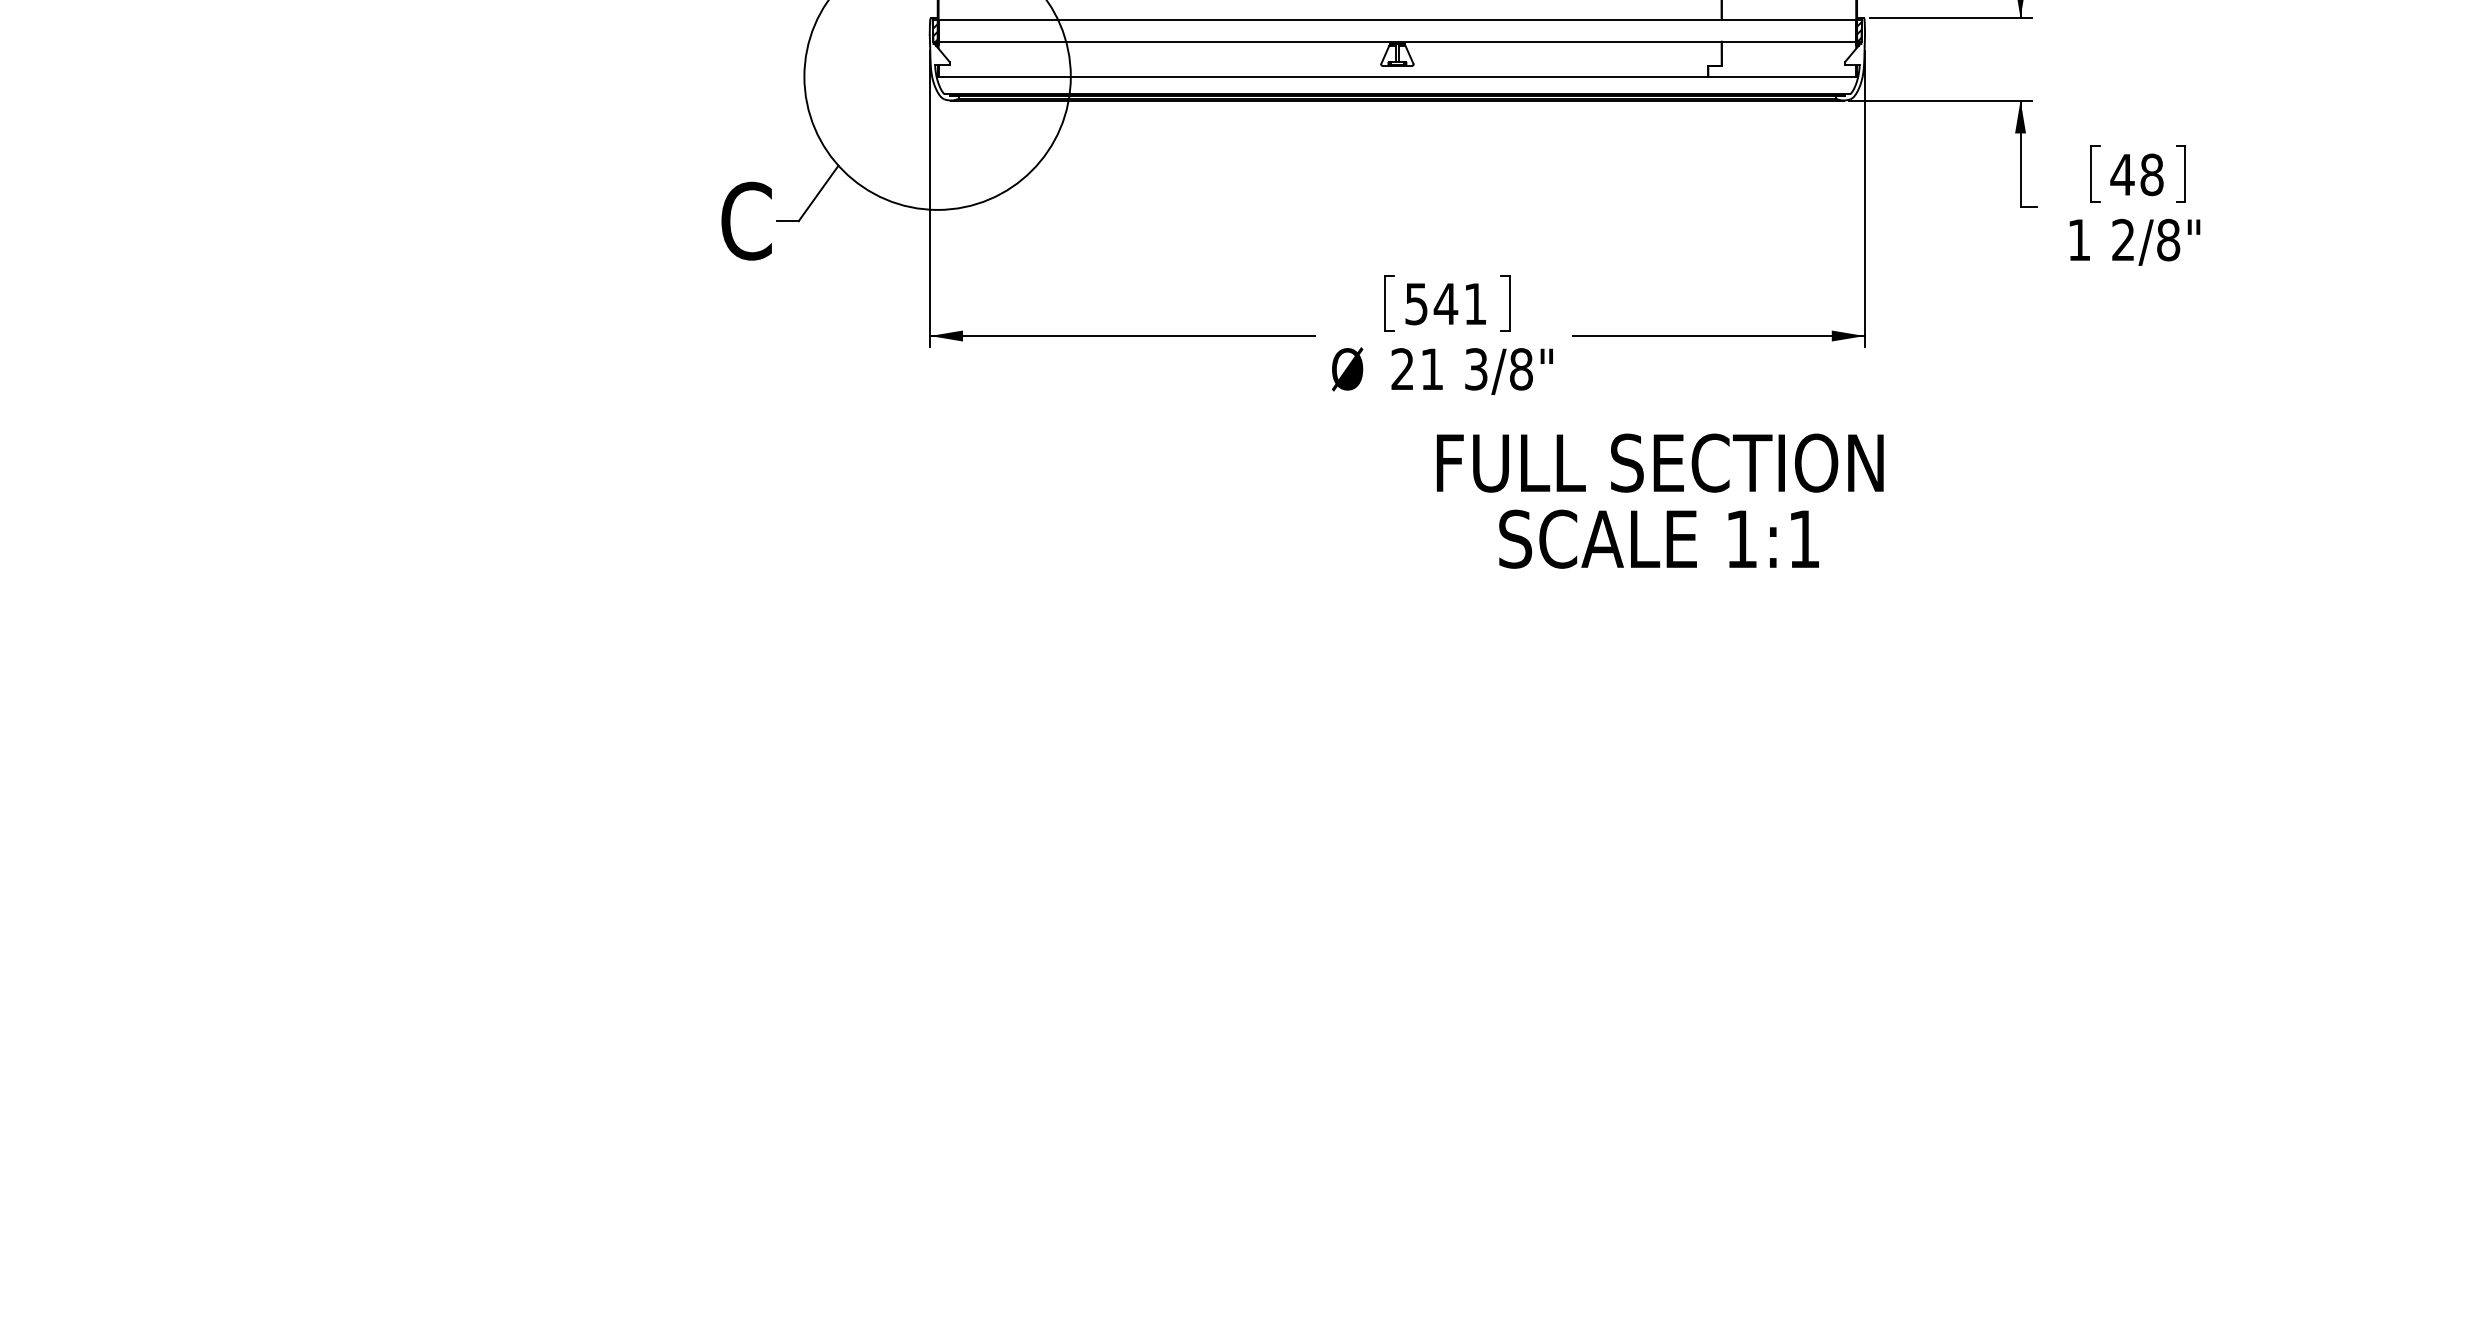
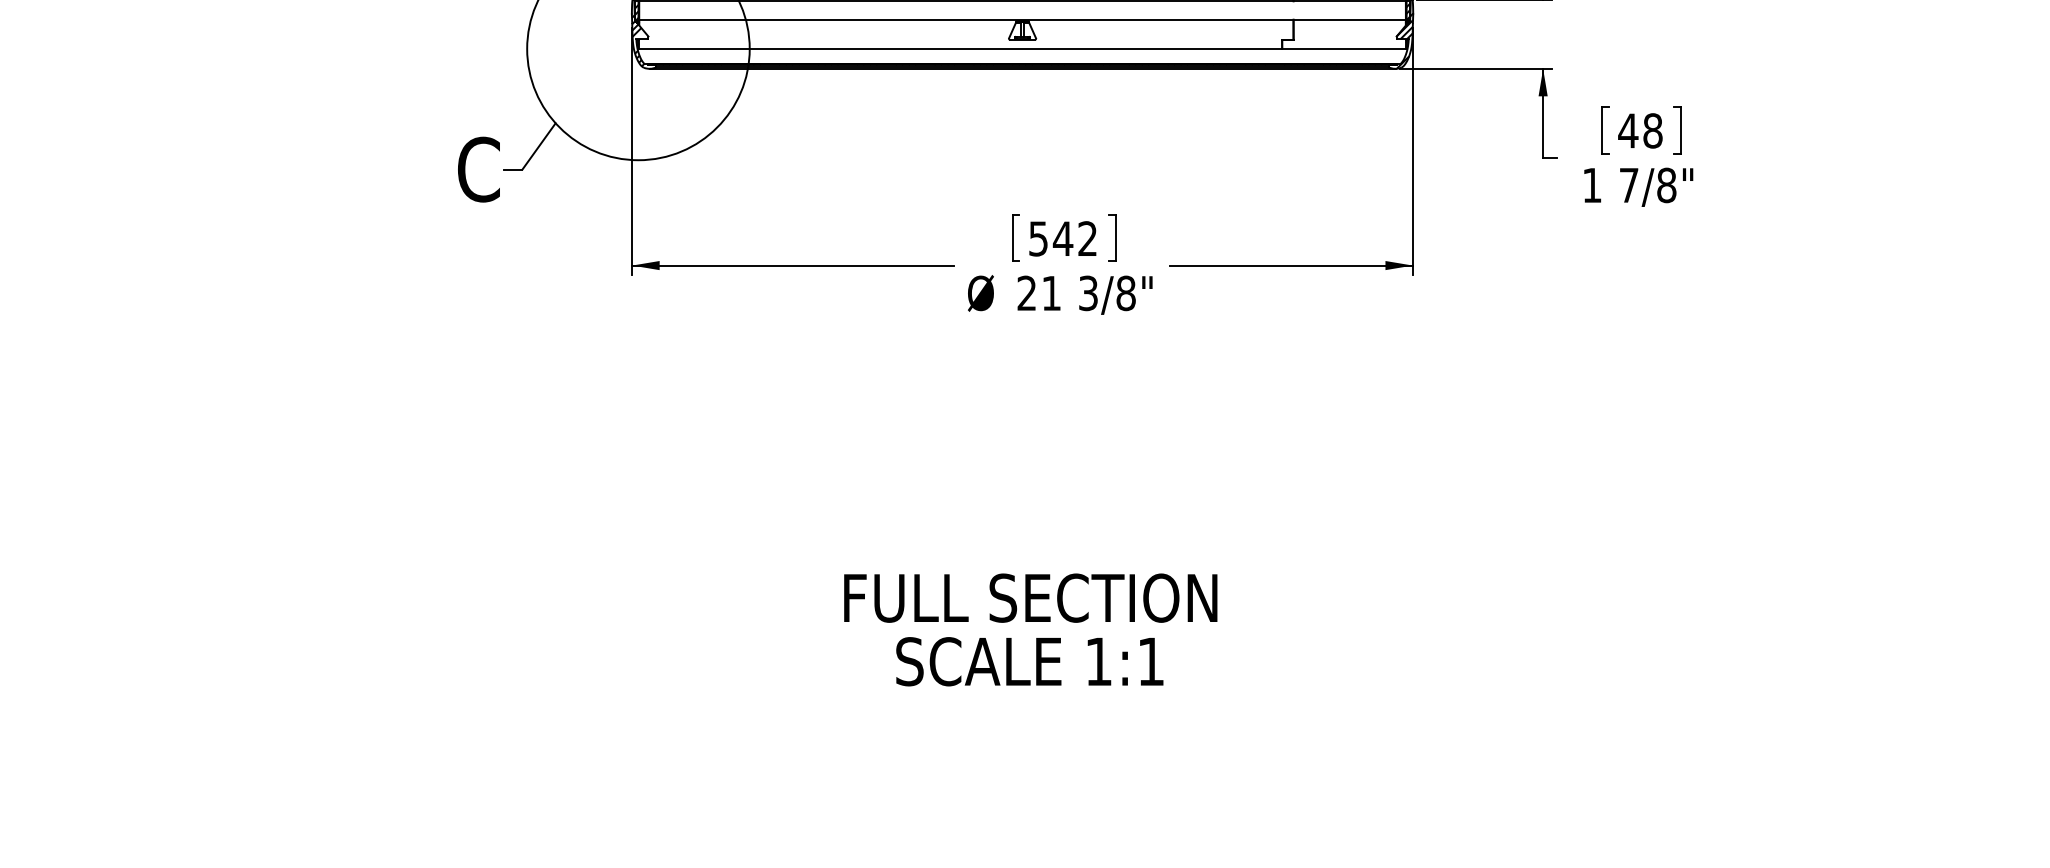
hatch: (936, 66) -> (637, 40), added
hatch: (1855, 67) -> (1405, 41), added
text: (2123, 239) -> (1629, 184), 2/8" -> 7/8"
text: (1474, 303) -> (1086, 238), 541 -> 542
text: (1659, 500) -> (1030, 629), moved

